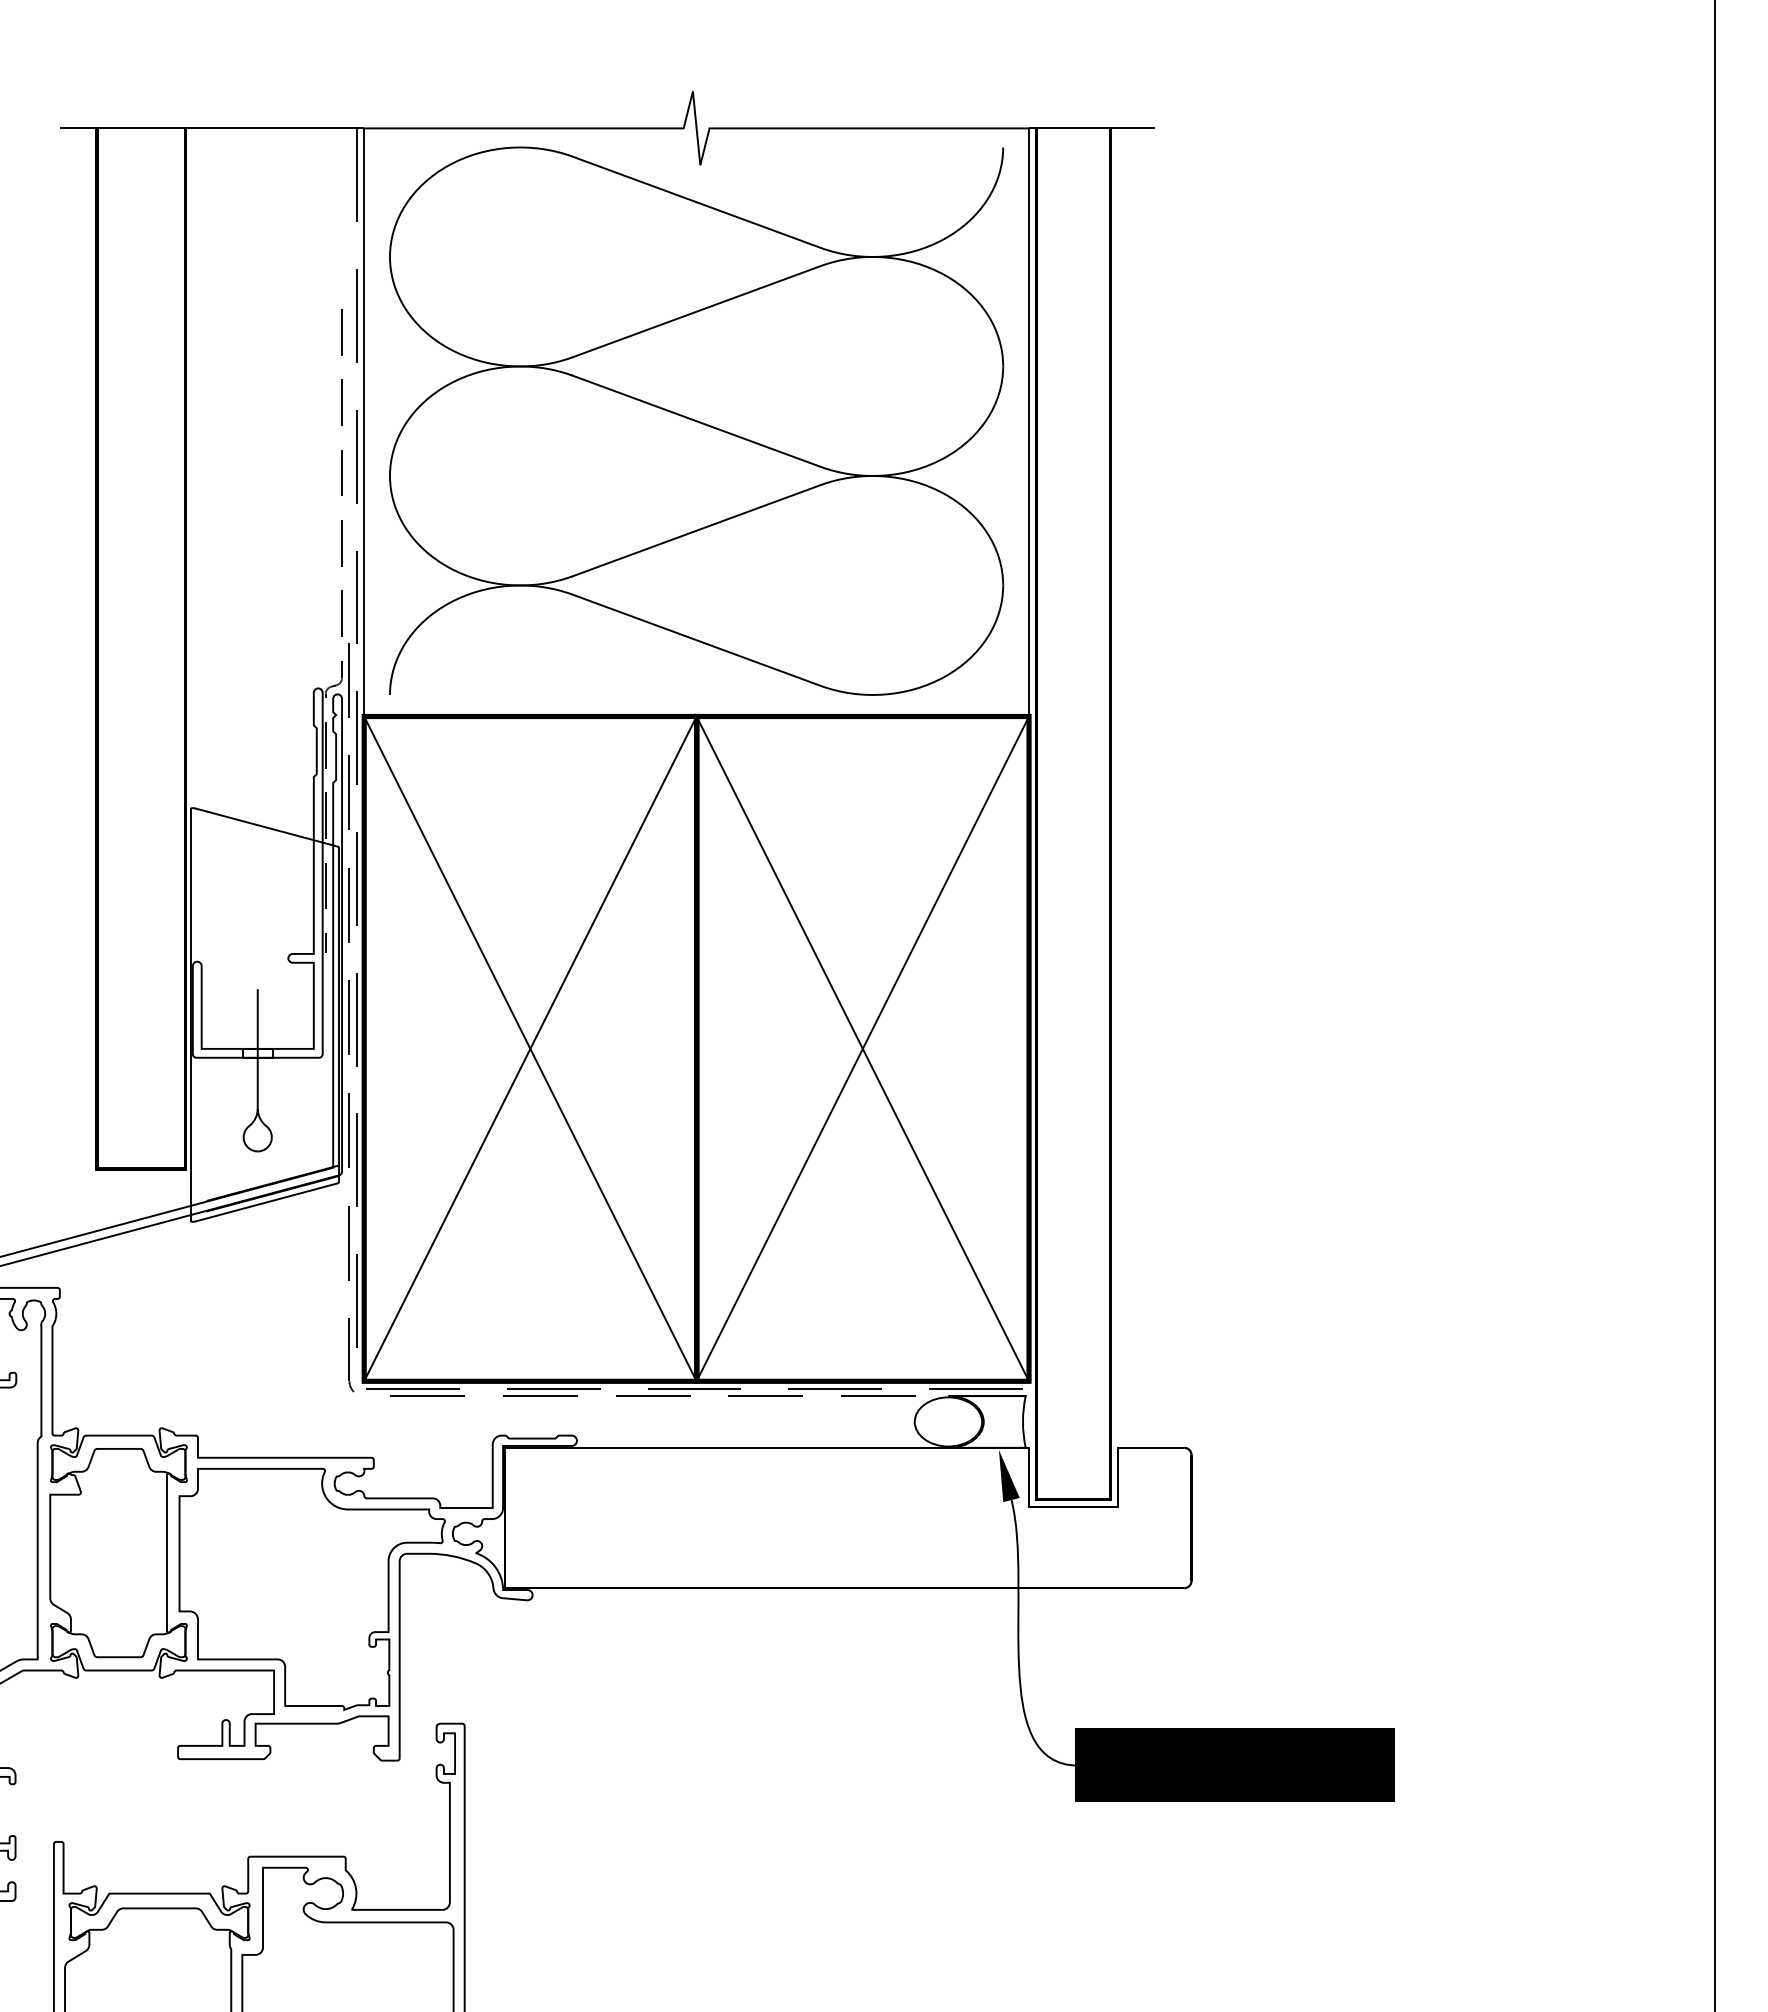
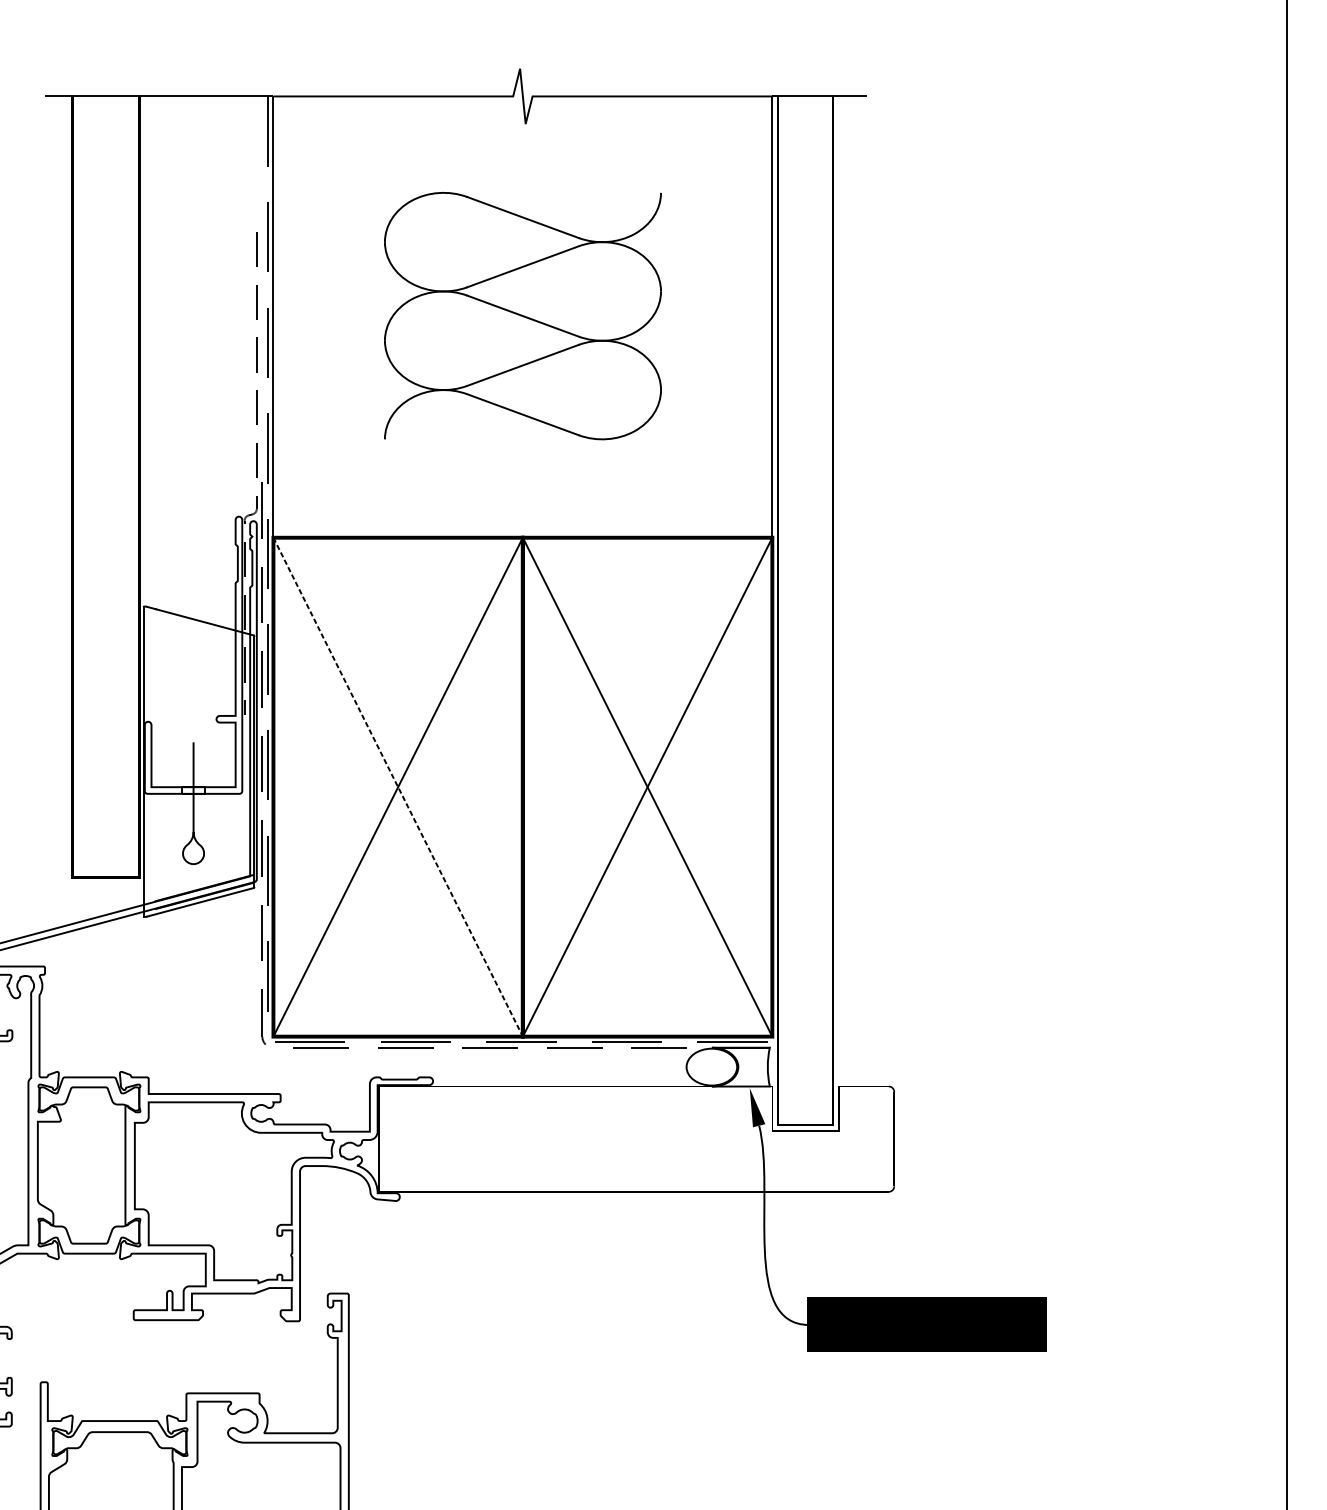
part: (696, 420) -> (522, 315), size x0.6
line: (530, 1048) -> (398, 786), solid -> dashed

